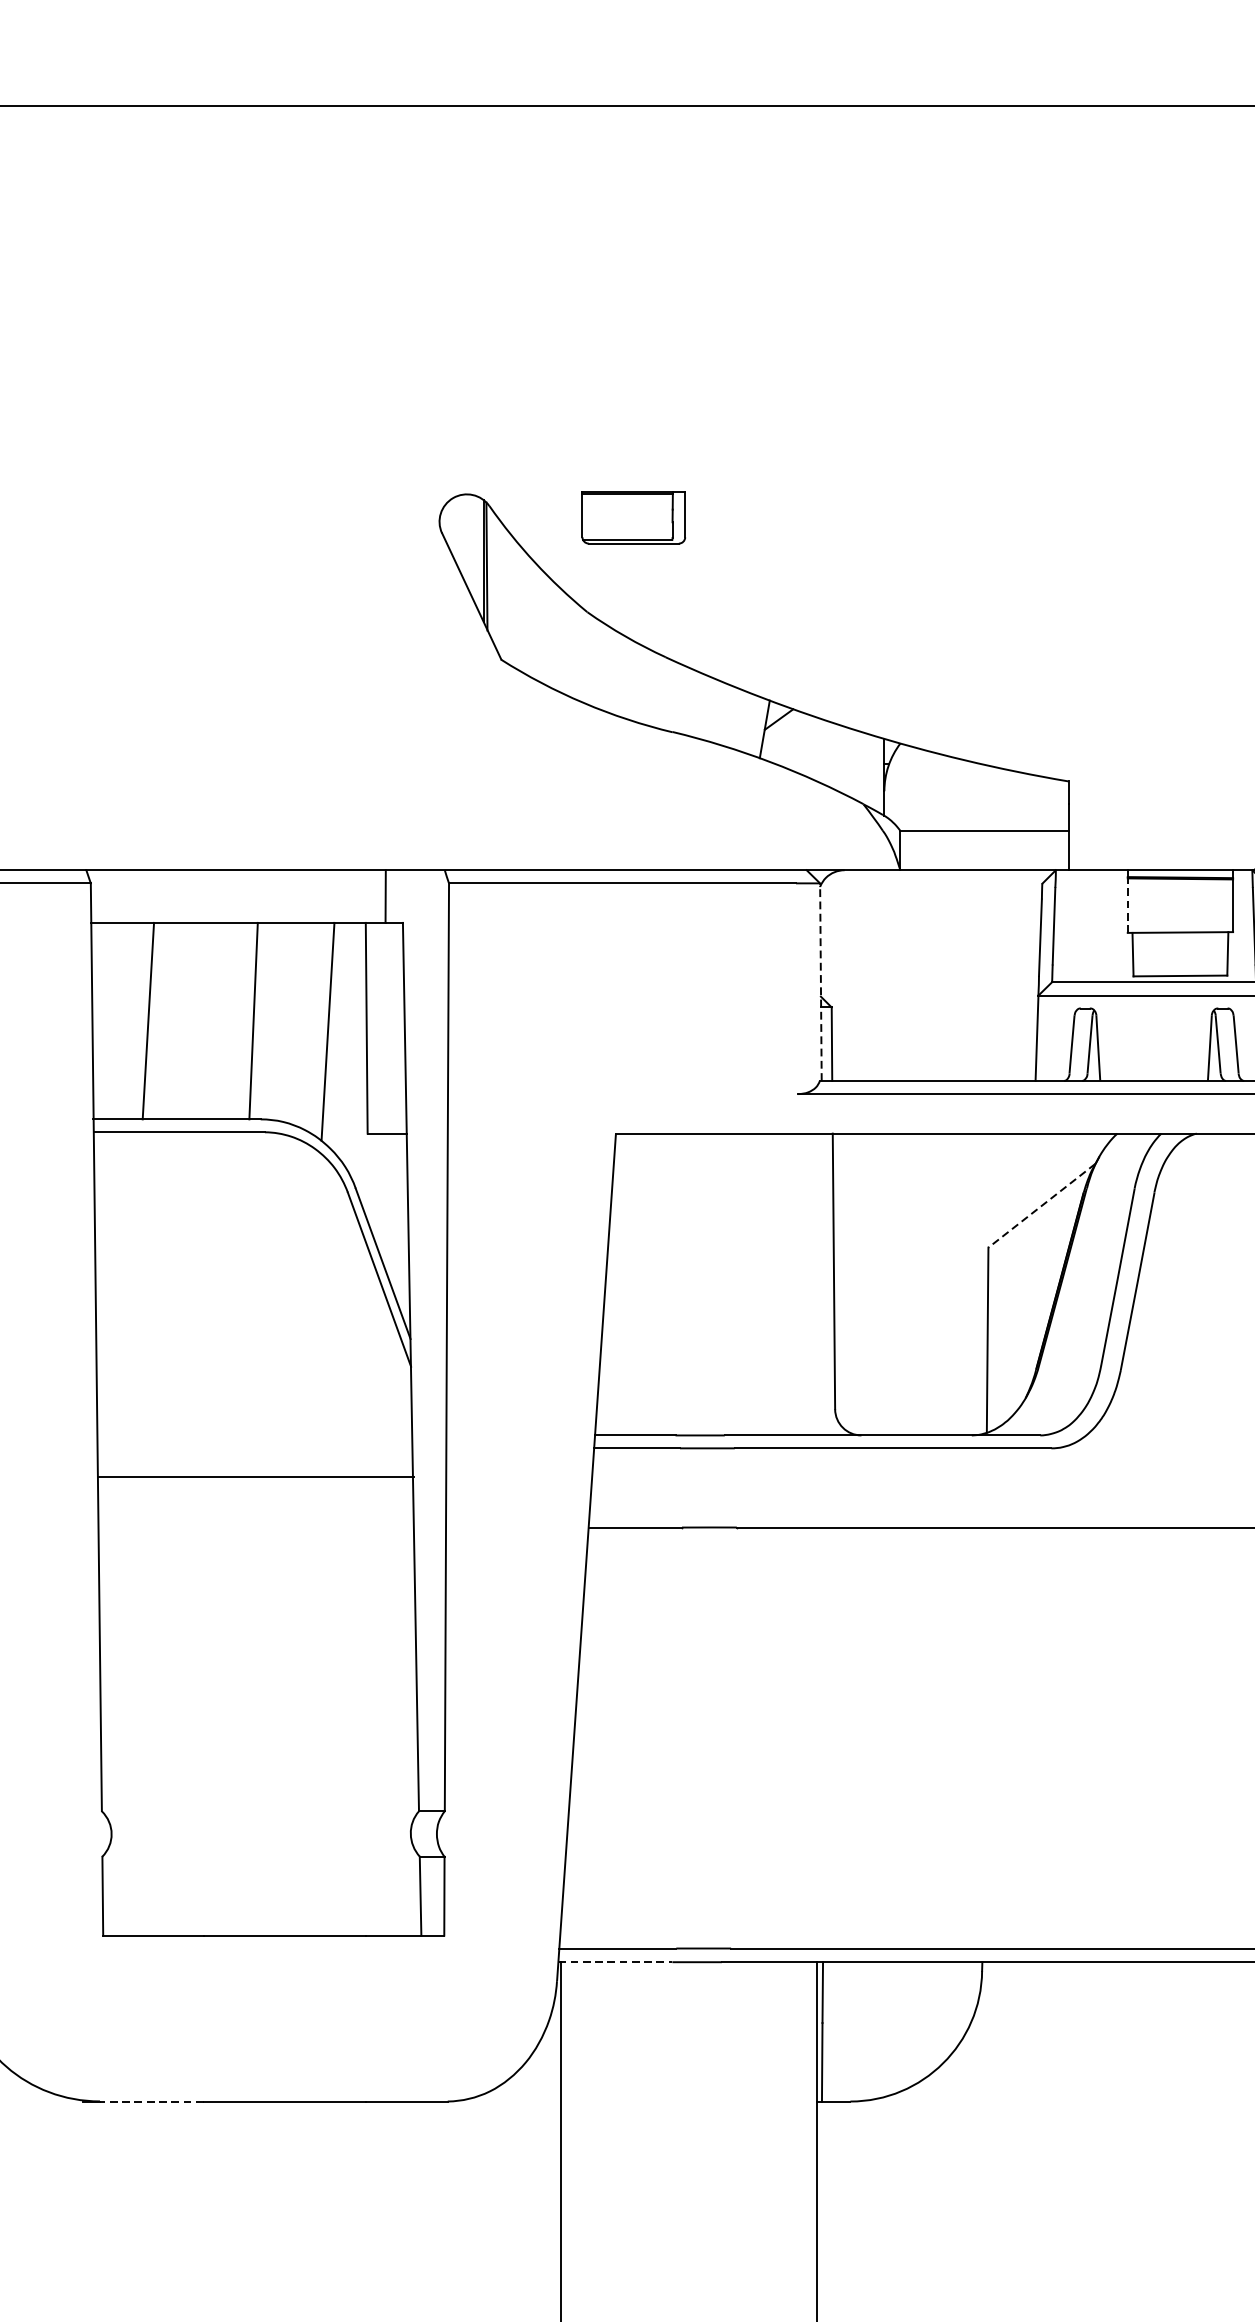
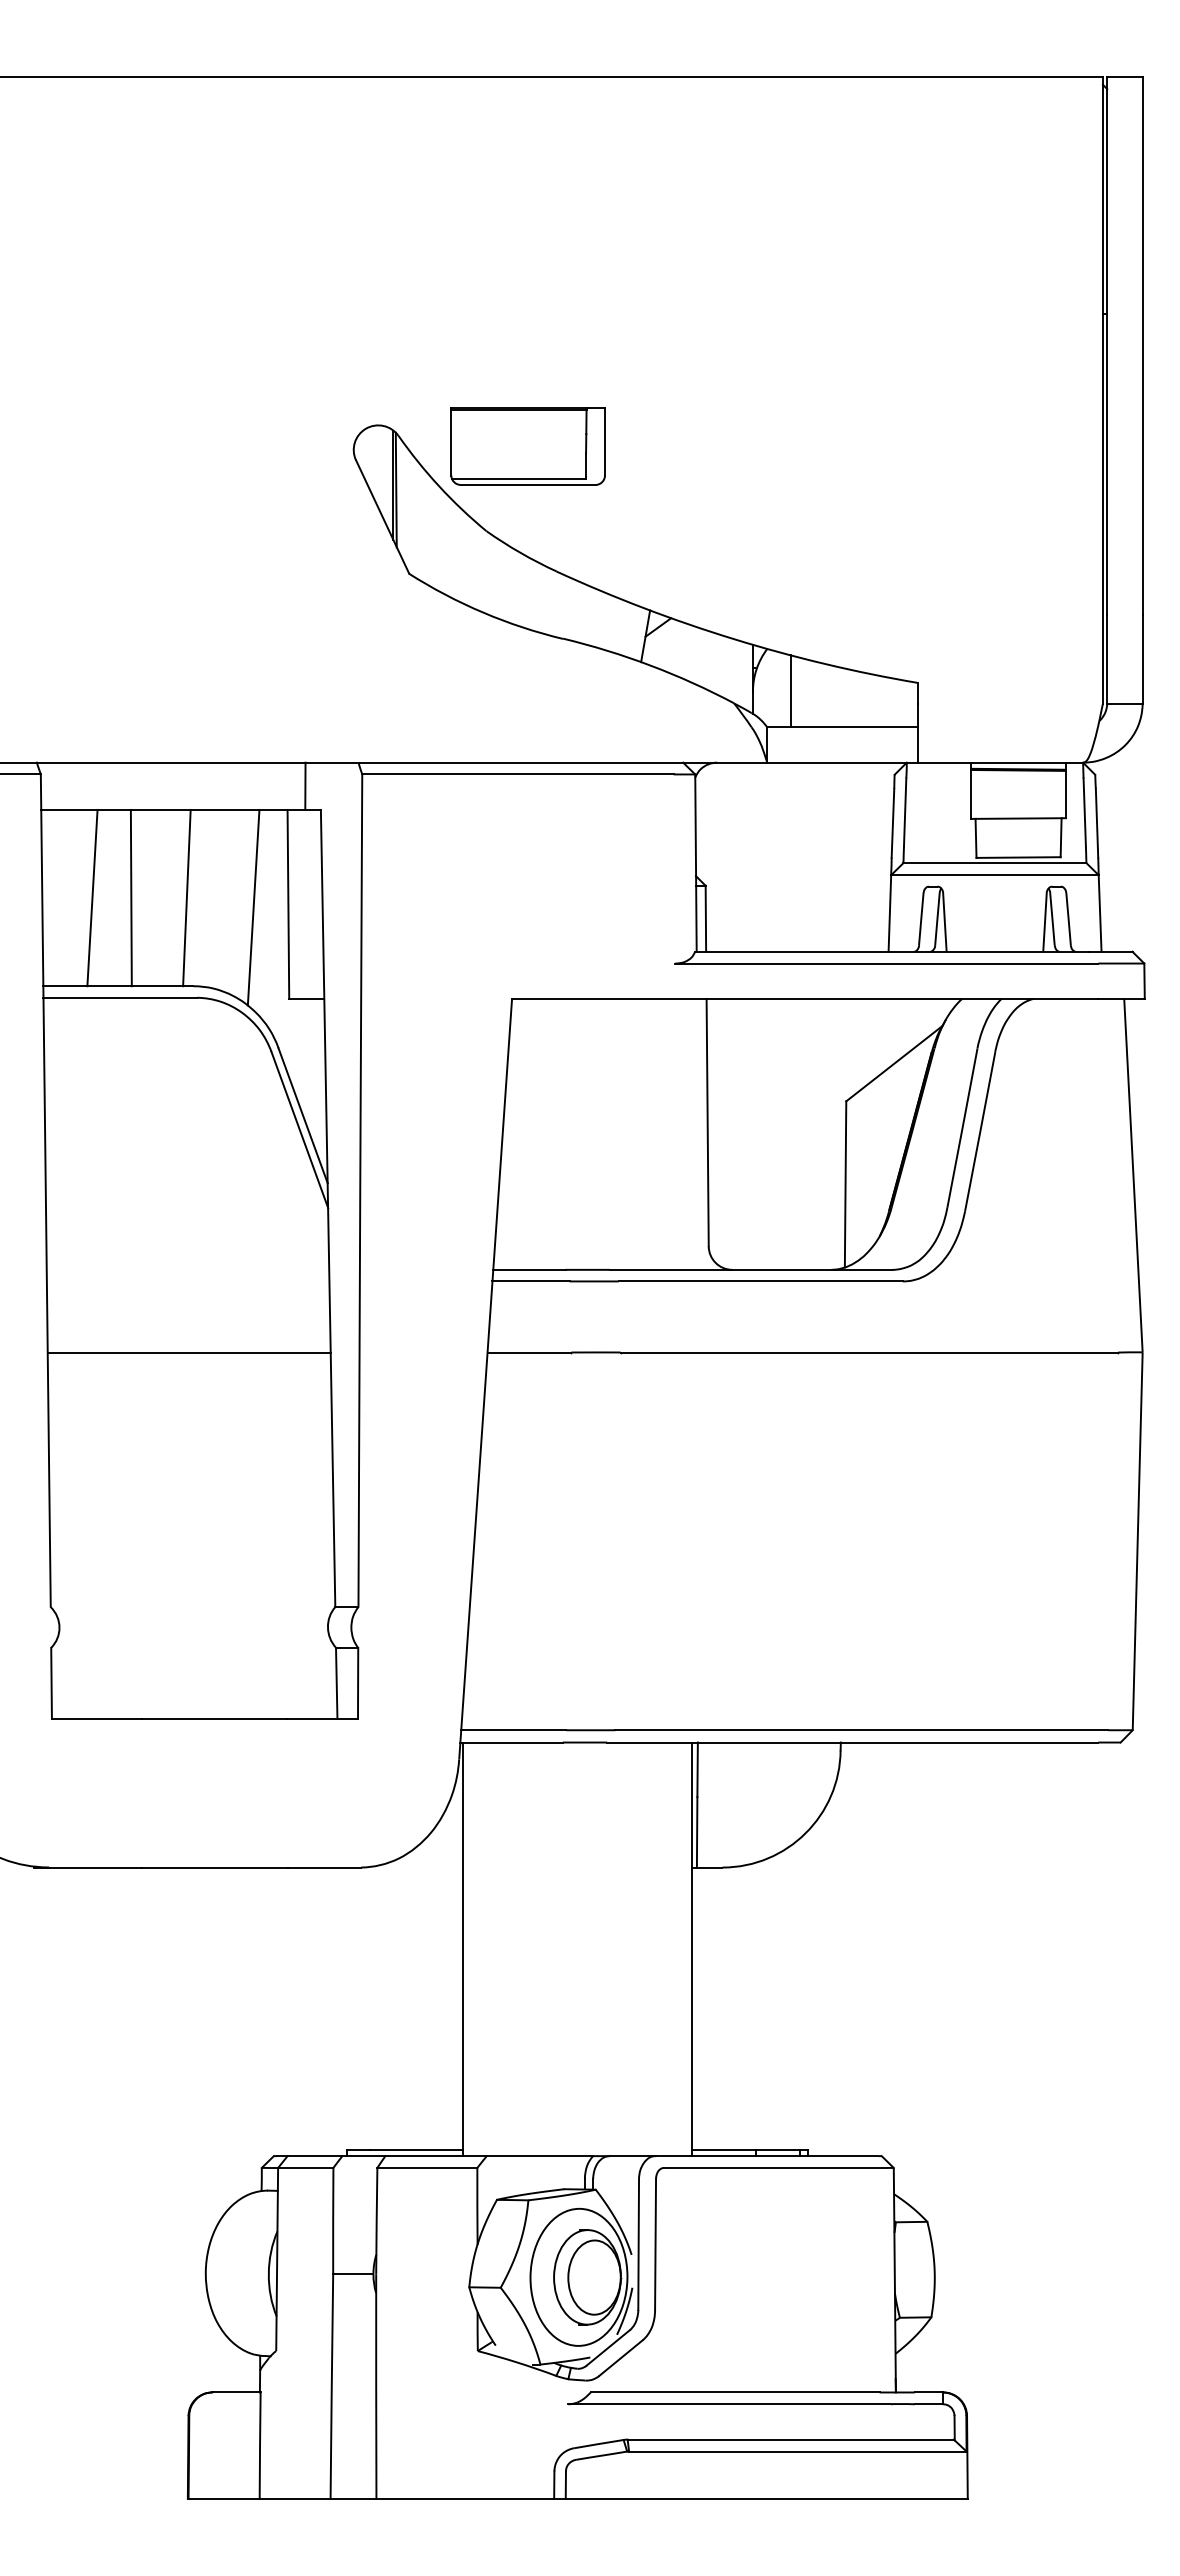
part: (633, 517) -> (527, 446), size x1.67
line: (927, 790) -> (791, 691), added
line: (1127, 904) -> (971, 793), dashed -> solid
line: (820, 982) -> (695, 863), dashed -> solid
line: (190, 1020) -> (130, 897), added
line: (1042, 1205) -> (894, 1063), dashed -> solid
line: (255, 1477) -> (188, 1352), moved
line: (616, 1962) -> (512, 1742), dashed -> solid
line: (151, 2101) -> (95, 1867), dashed -> solid

